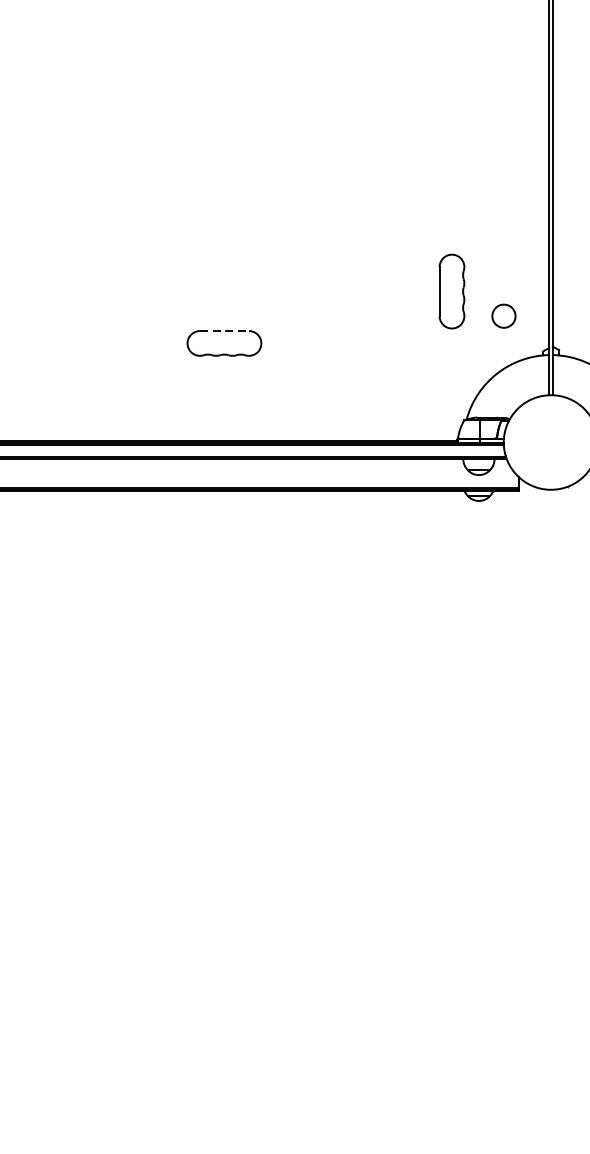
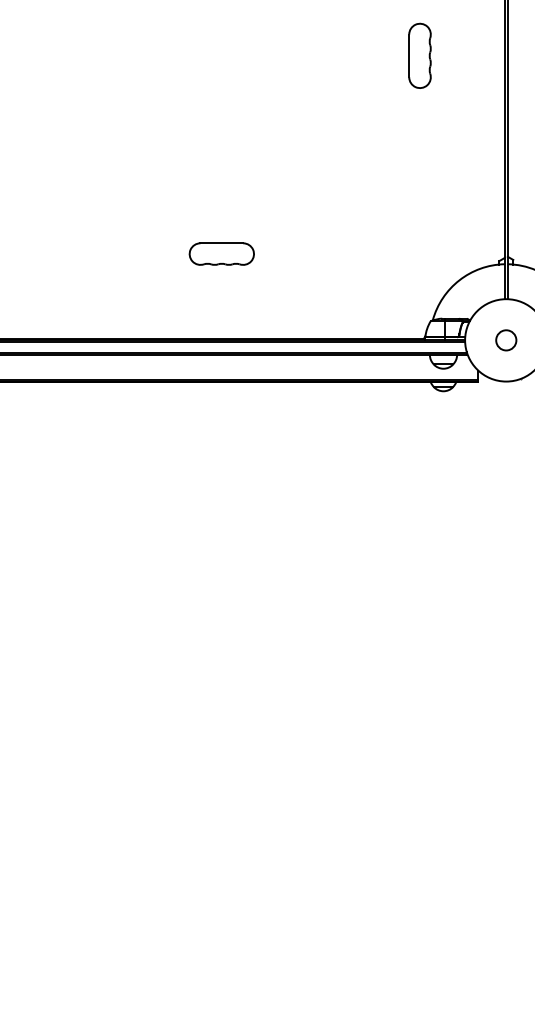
part: (451, 291) -> (419, 55), moved
circle: (504, 316) -> (506, 340), moved
line: (225, 331) -> (222, 243), dashed -> solid

